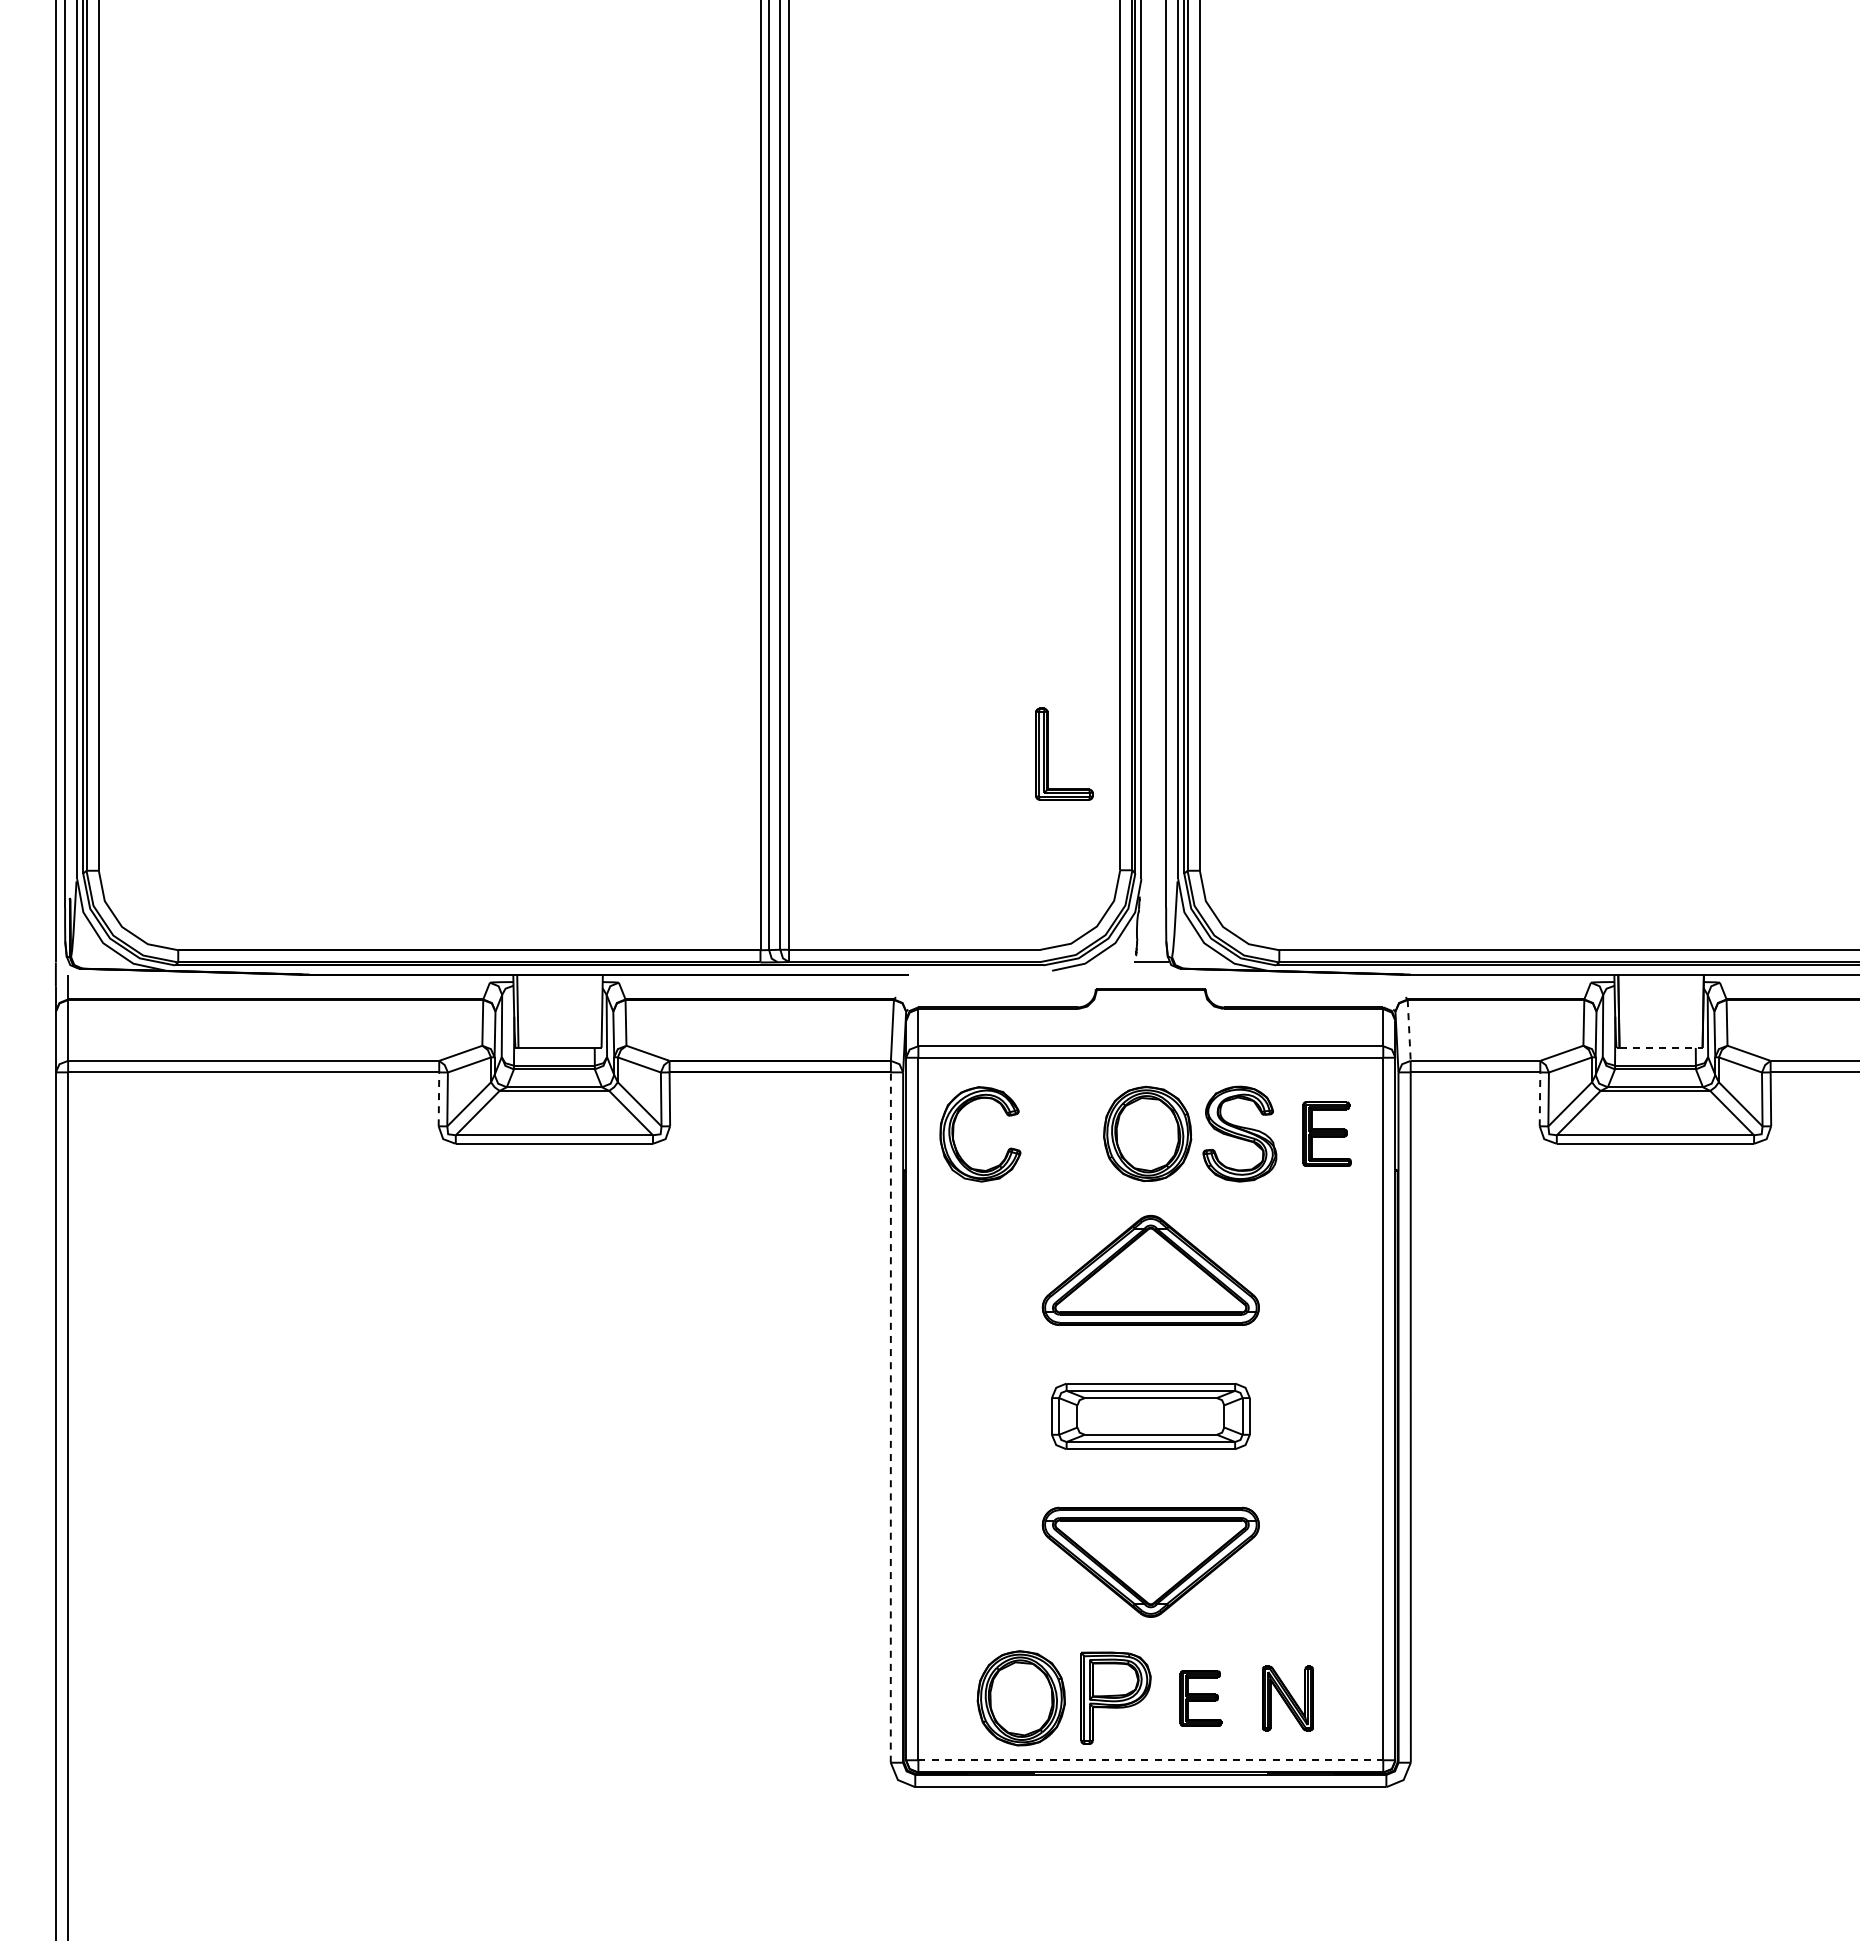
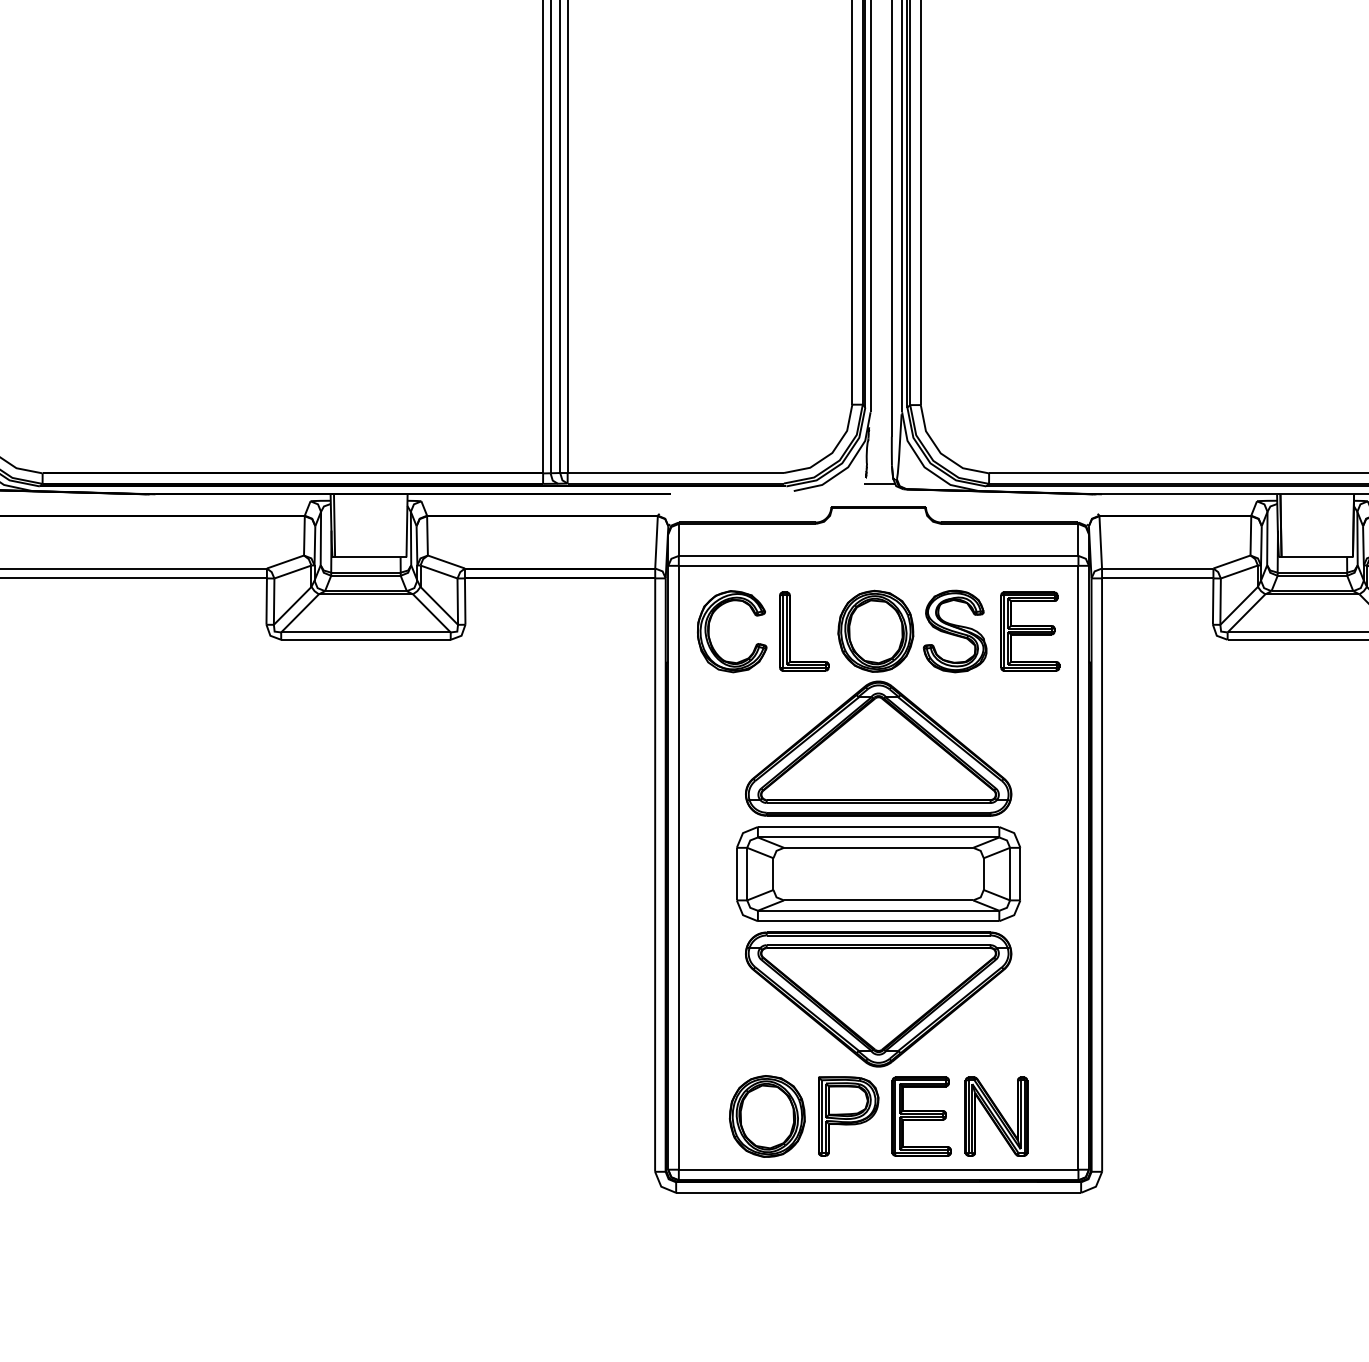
part: (1048, 753) -> (790, 630), moved
line: (1409, 1030) -> (1101, 542), dashed -> solid
line: (1661, 1047) -> (1317, 557), dashed -> solid
line: (438, 1099) -> (266, 601), dashed -> solid
line: (1540, 1099) -> (1213, 601), dashed -> solid
part: (1326, 1133) -> (1029, 630), size x1.43
part: (1150, 1270) -> (878, 748), size x1.43
part: (1150, 1416) -> (878, 874), size x1.67
line: (890, 1417) -> (654, 875), dashed -> solid
part: (1150, 1562) -> (878, 999), size x1.43
part: (1200, 1698) -> (921, 1116), size x1.67
part: (1287, 1698) -> (996, 1116), size x1.43
line: (1151, 1760) -> (879, 1169), dashed -> solid

